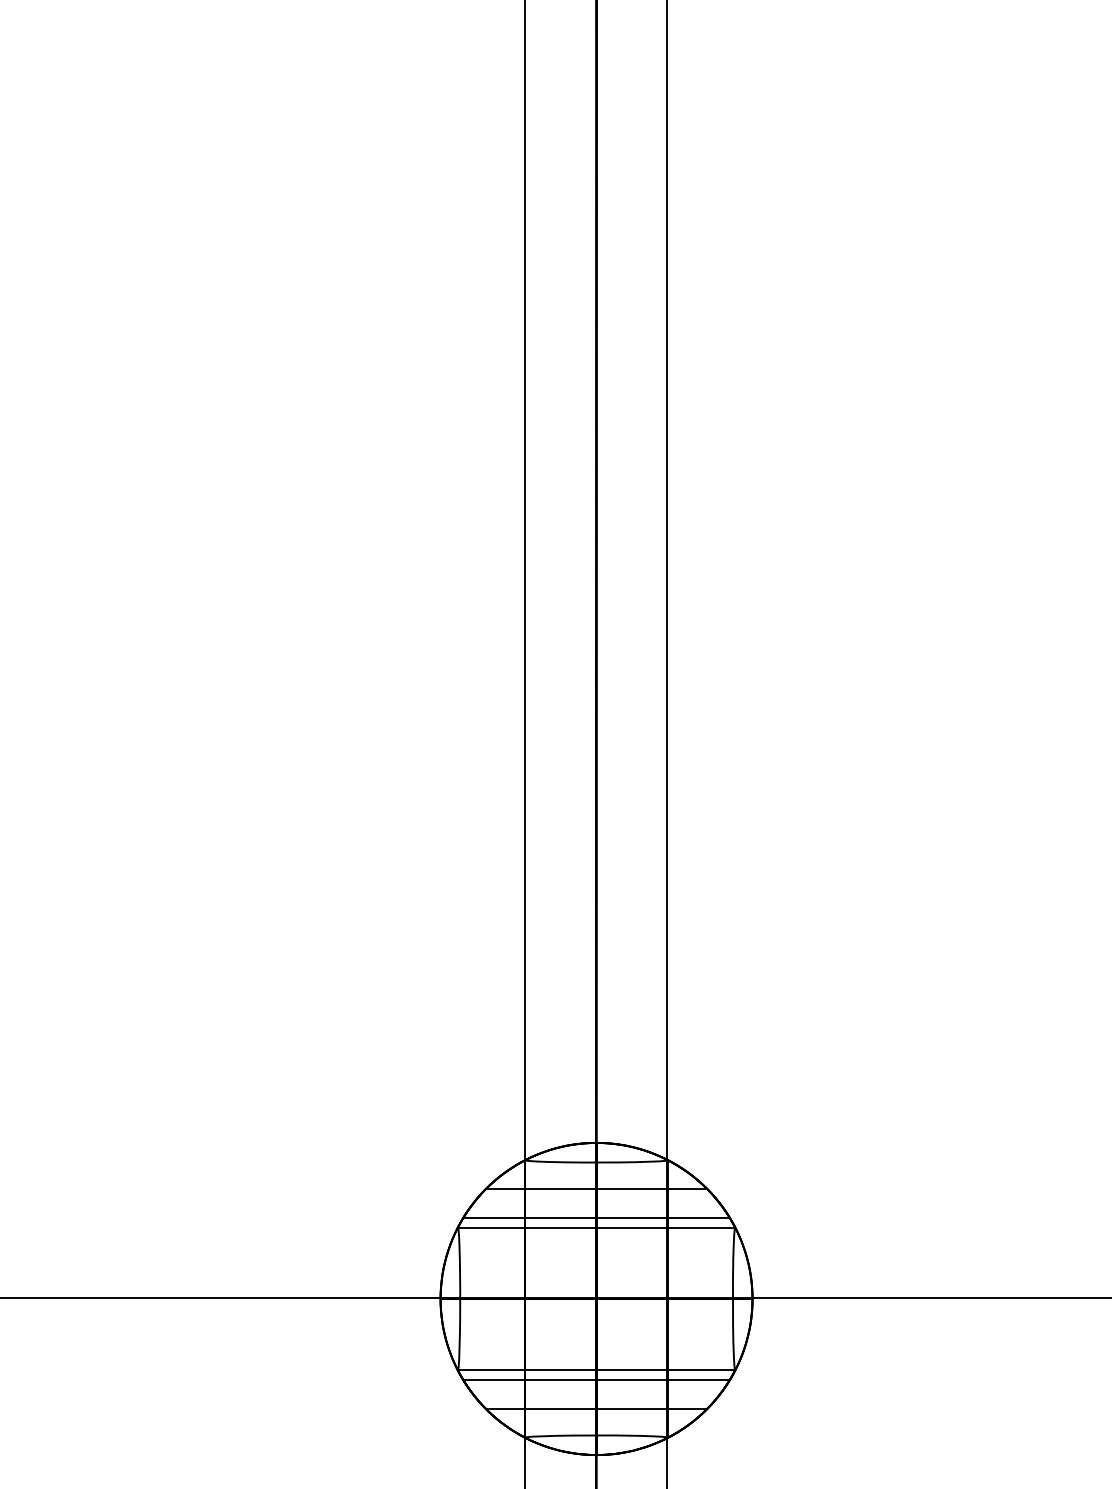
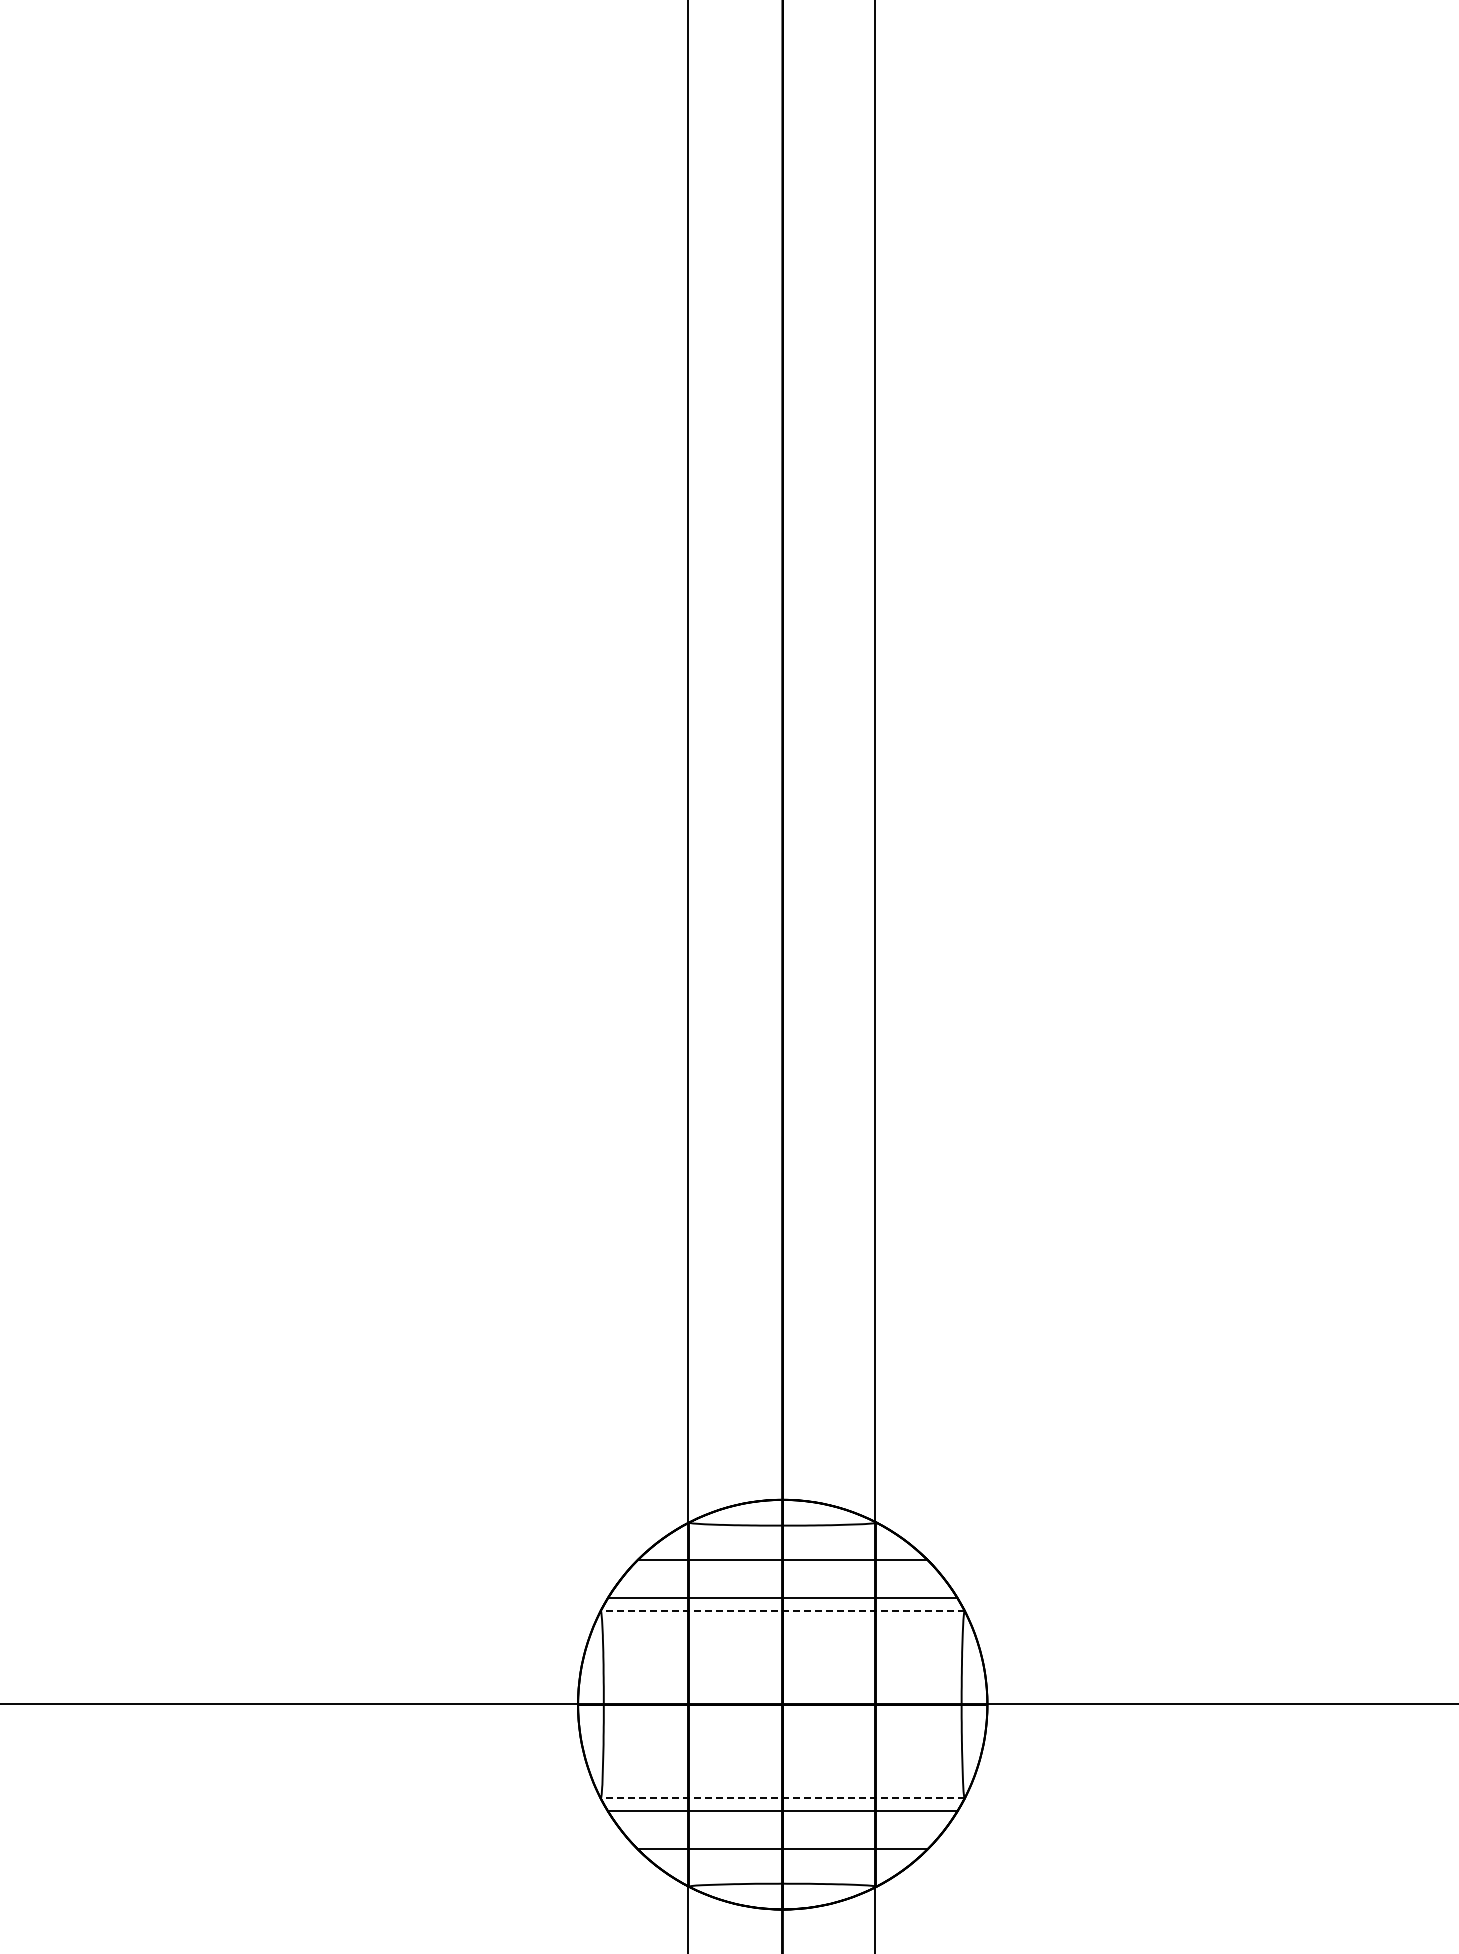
line: (596, 1227) -> (782, 1611), solid -> dashed
line: (596, 1370) -> (782, 1798), solid -> dashed

